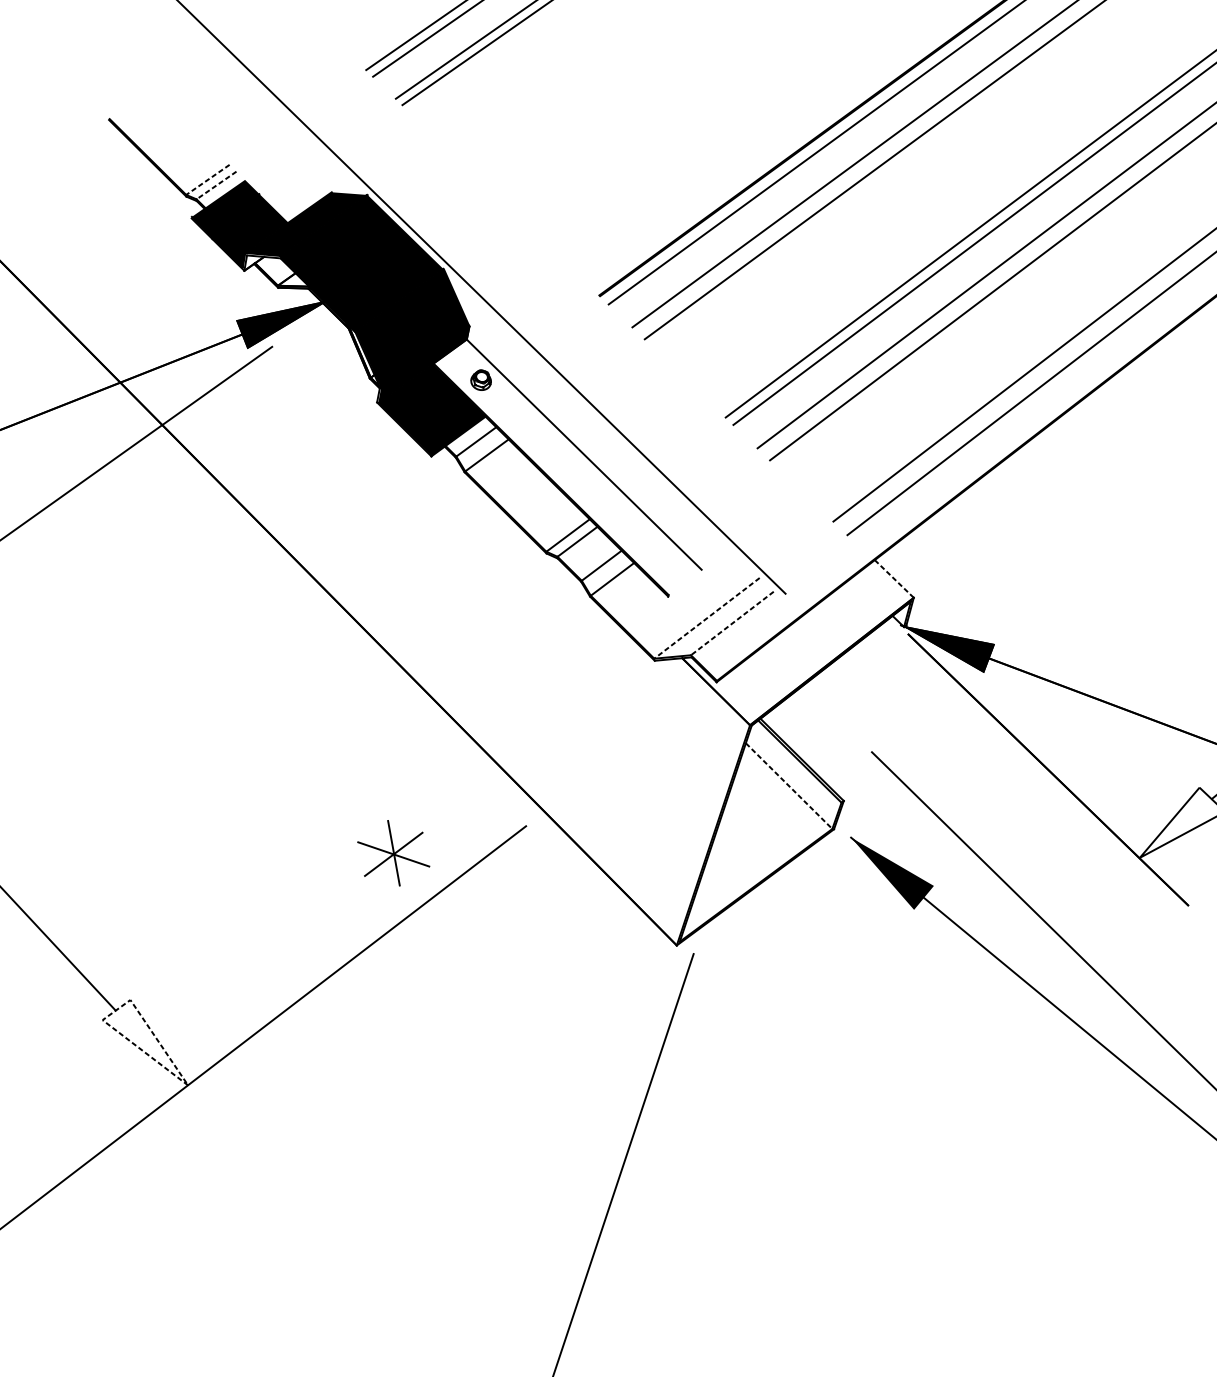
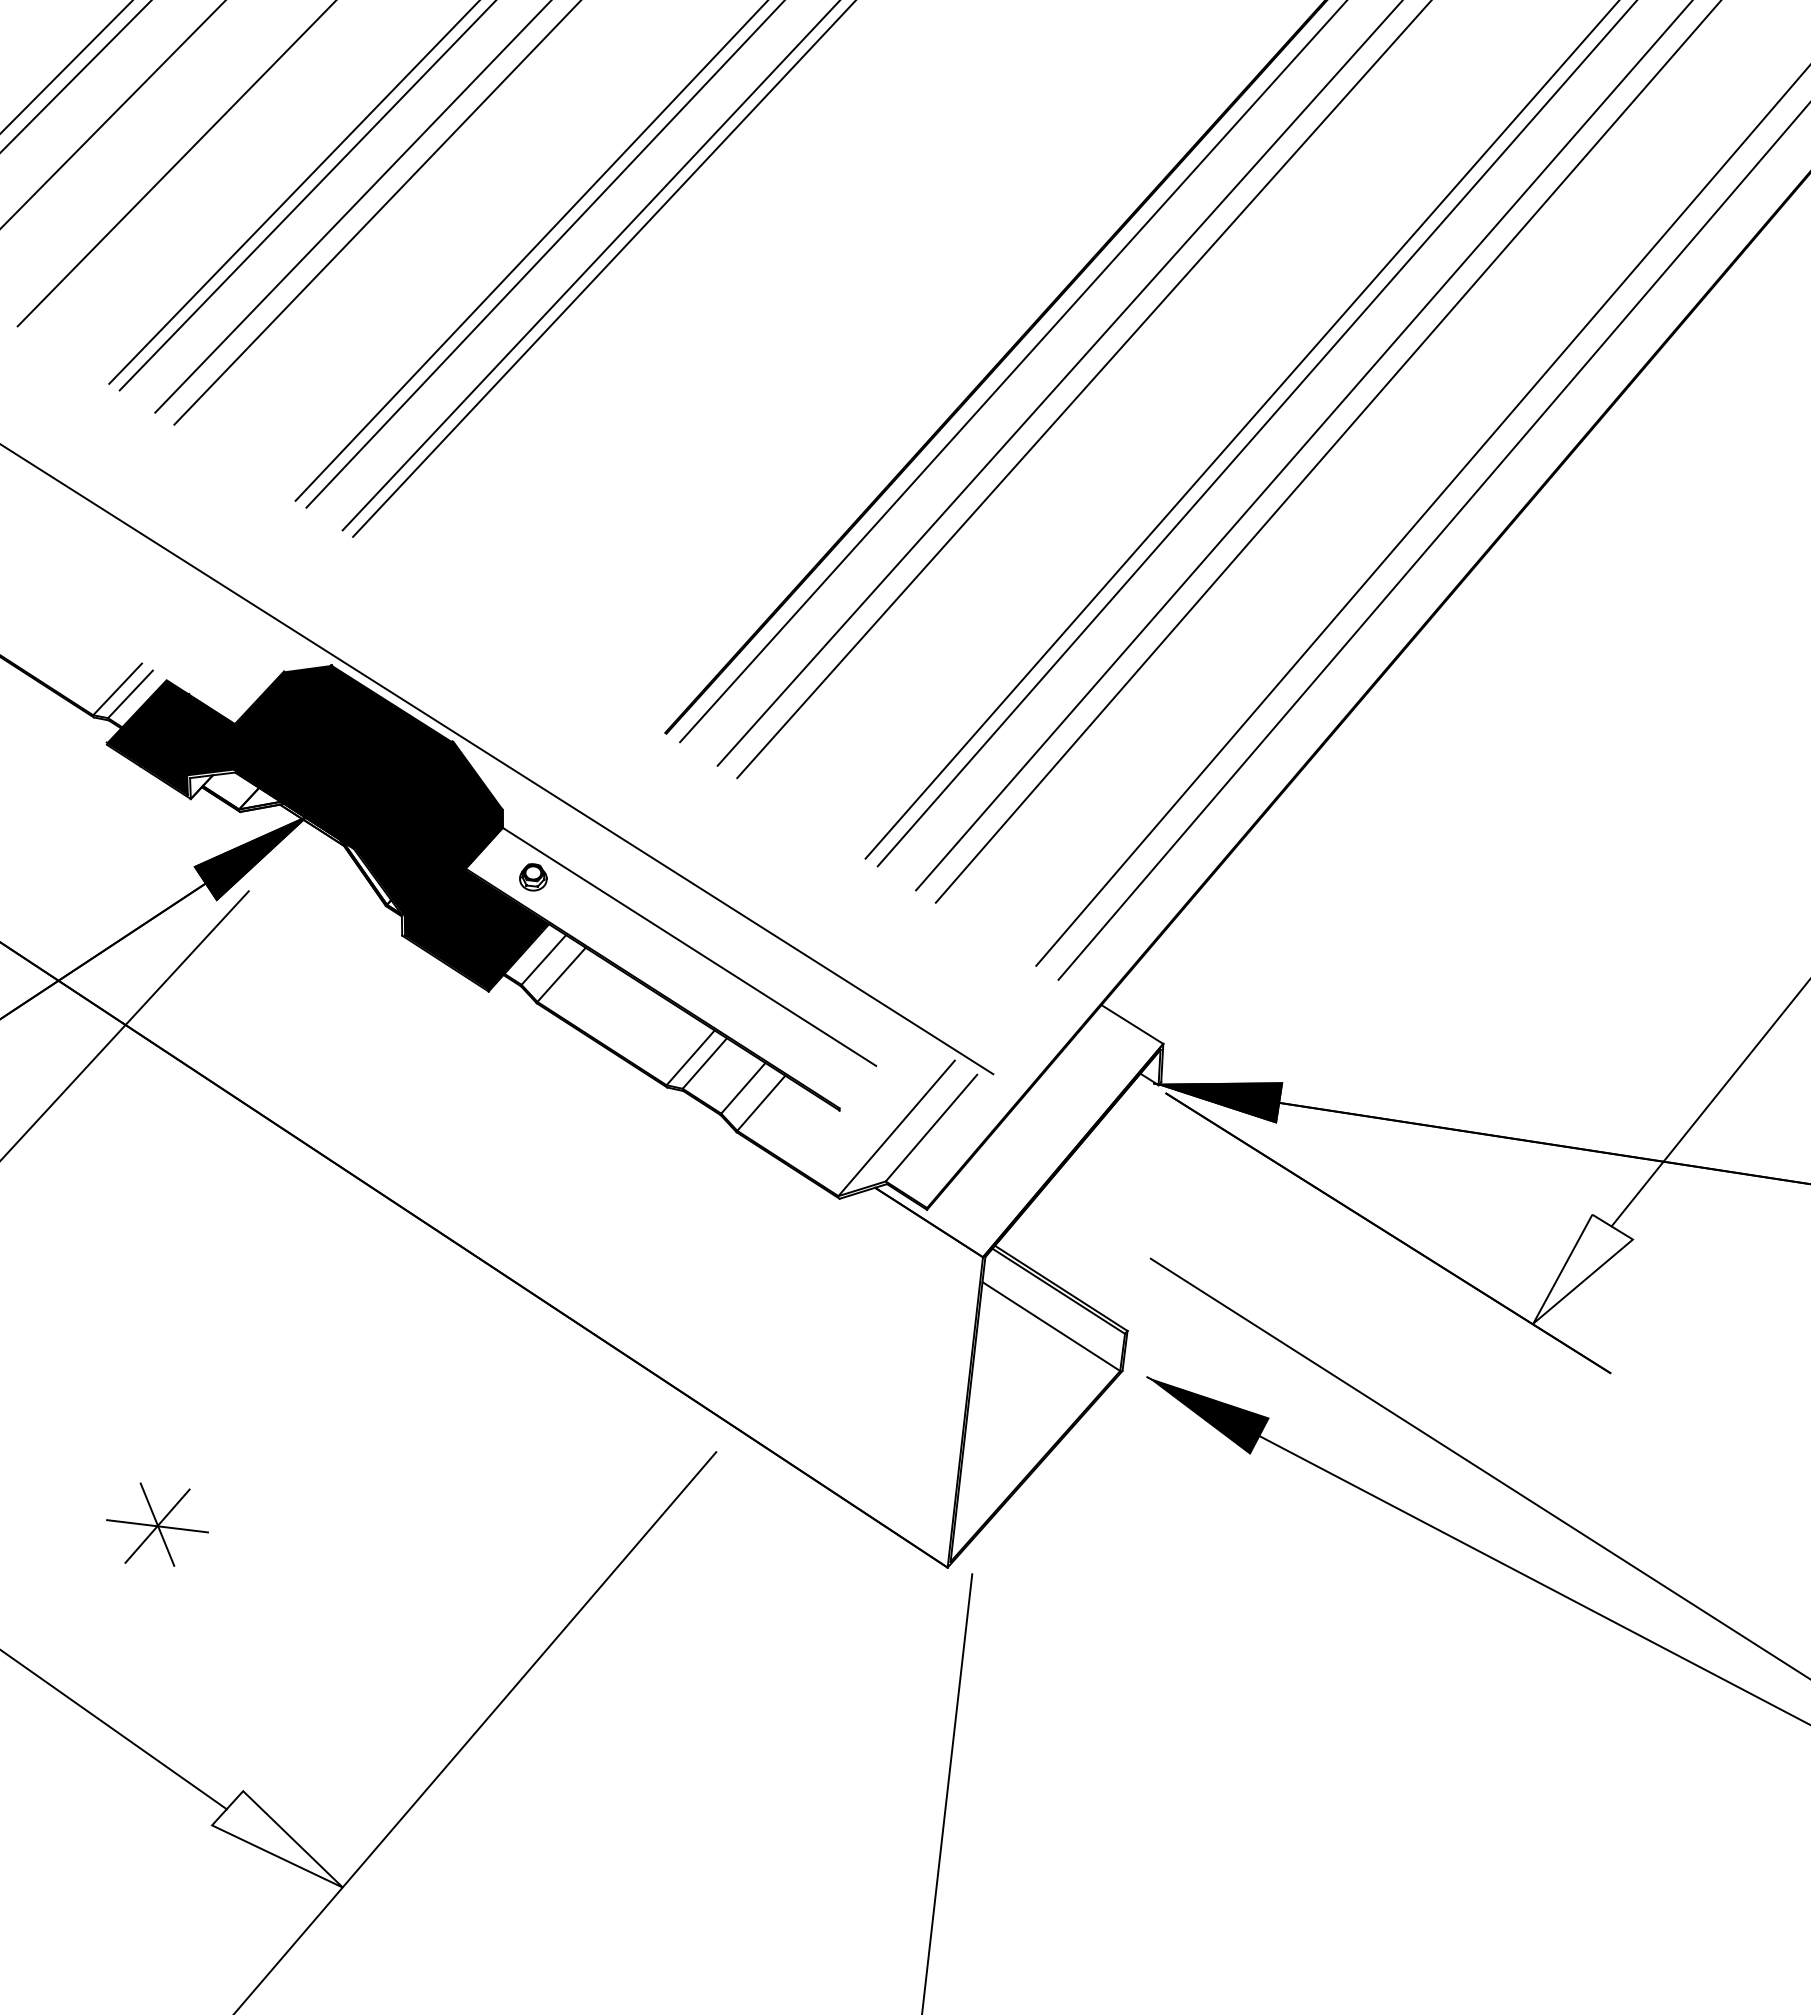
line: (207, 179) -> (117, 689), dashed -> solid
line: (216, 185) -> (130, 694), dashed -> solid
line: (894, 578) -> (1132, 1024), dashed -> solid
line: (706, 618) -> (896, 1128), dashed -> solid
line: (732, 623) -> (931, 1128), dashed -> solid
line: (789, 786) -> (1051, 1326), dashed -> solid
part: (393, 853) -> (157, 1524), moved
line: (114, 1011) -> (225, 1810), dashed -> solid

